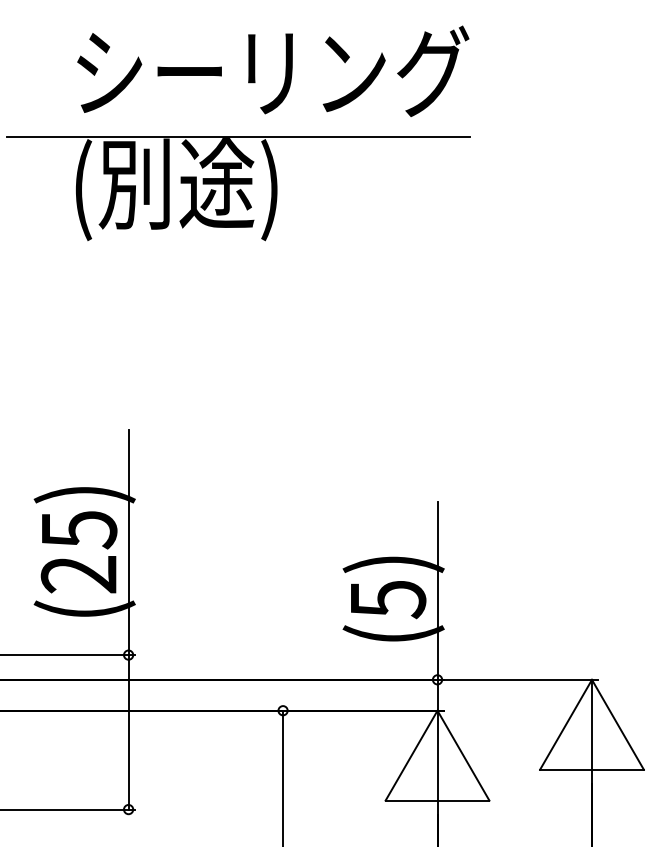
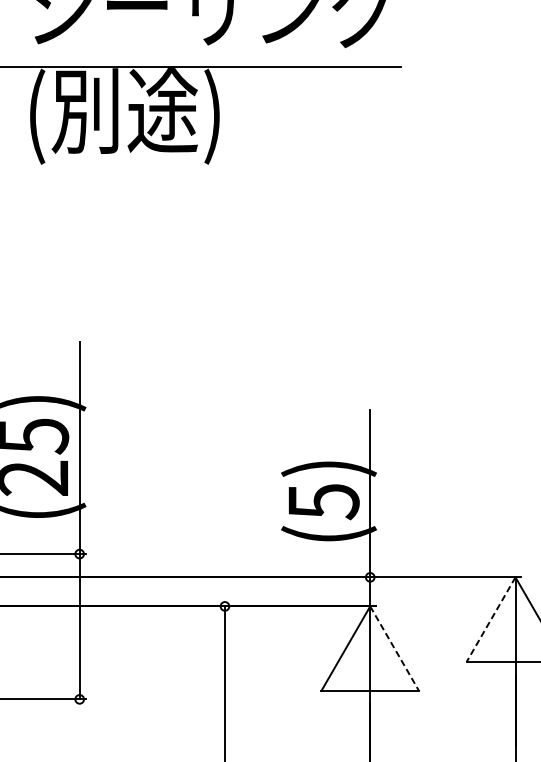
line: (566, 724) -> (491, 619), solid -> dashed
line: (463, 755) -> (394, 648), solid -> dashed

